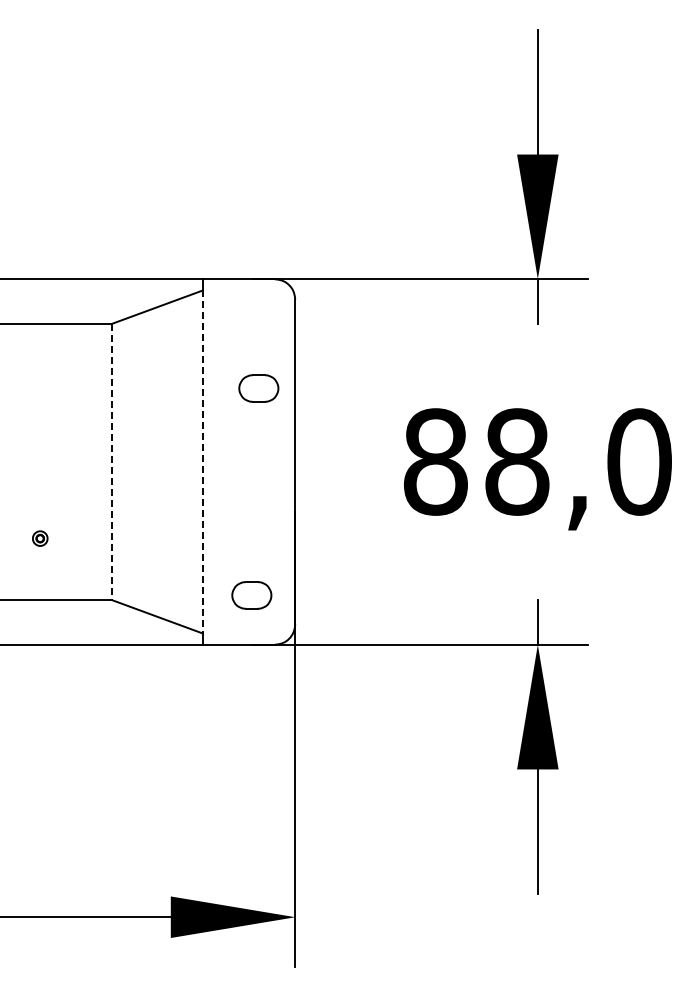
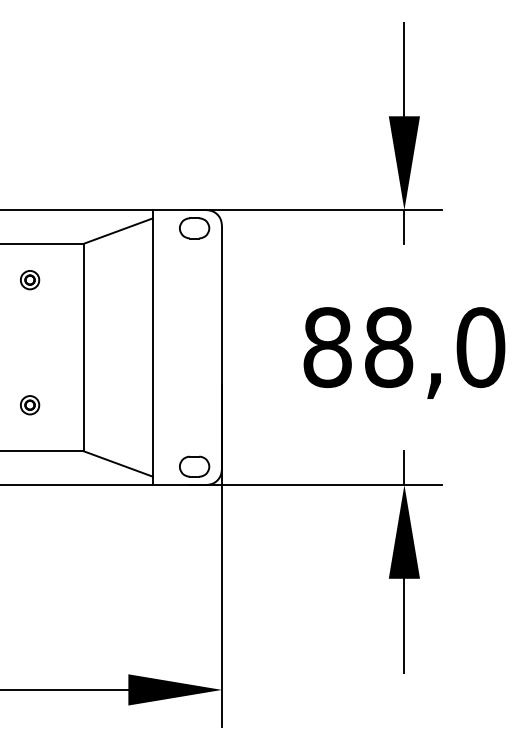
part: (40, 372) -> (30, 280), added
part: (258, 388) -> (194, 228), moved
line: (111, 462) -> (83, 347), dashed -> solid
line: (202, 462) -> (152, 347), dashed -> solid
part: (40, 538) -> (30, 405), size x1.67
part: (251, 595) -> (194, 466), moved

